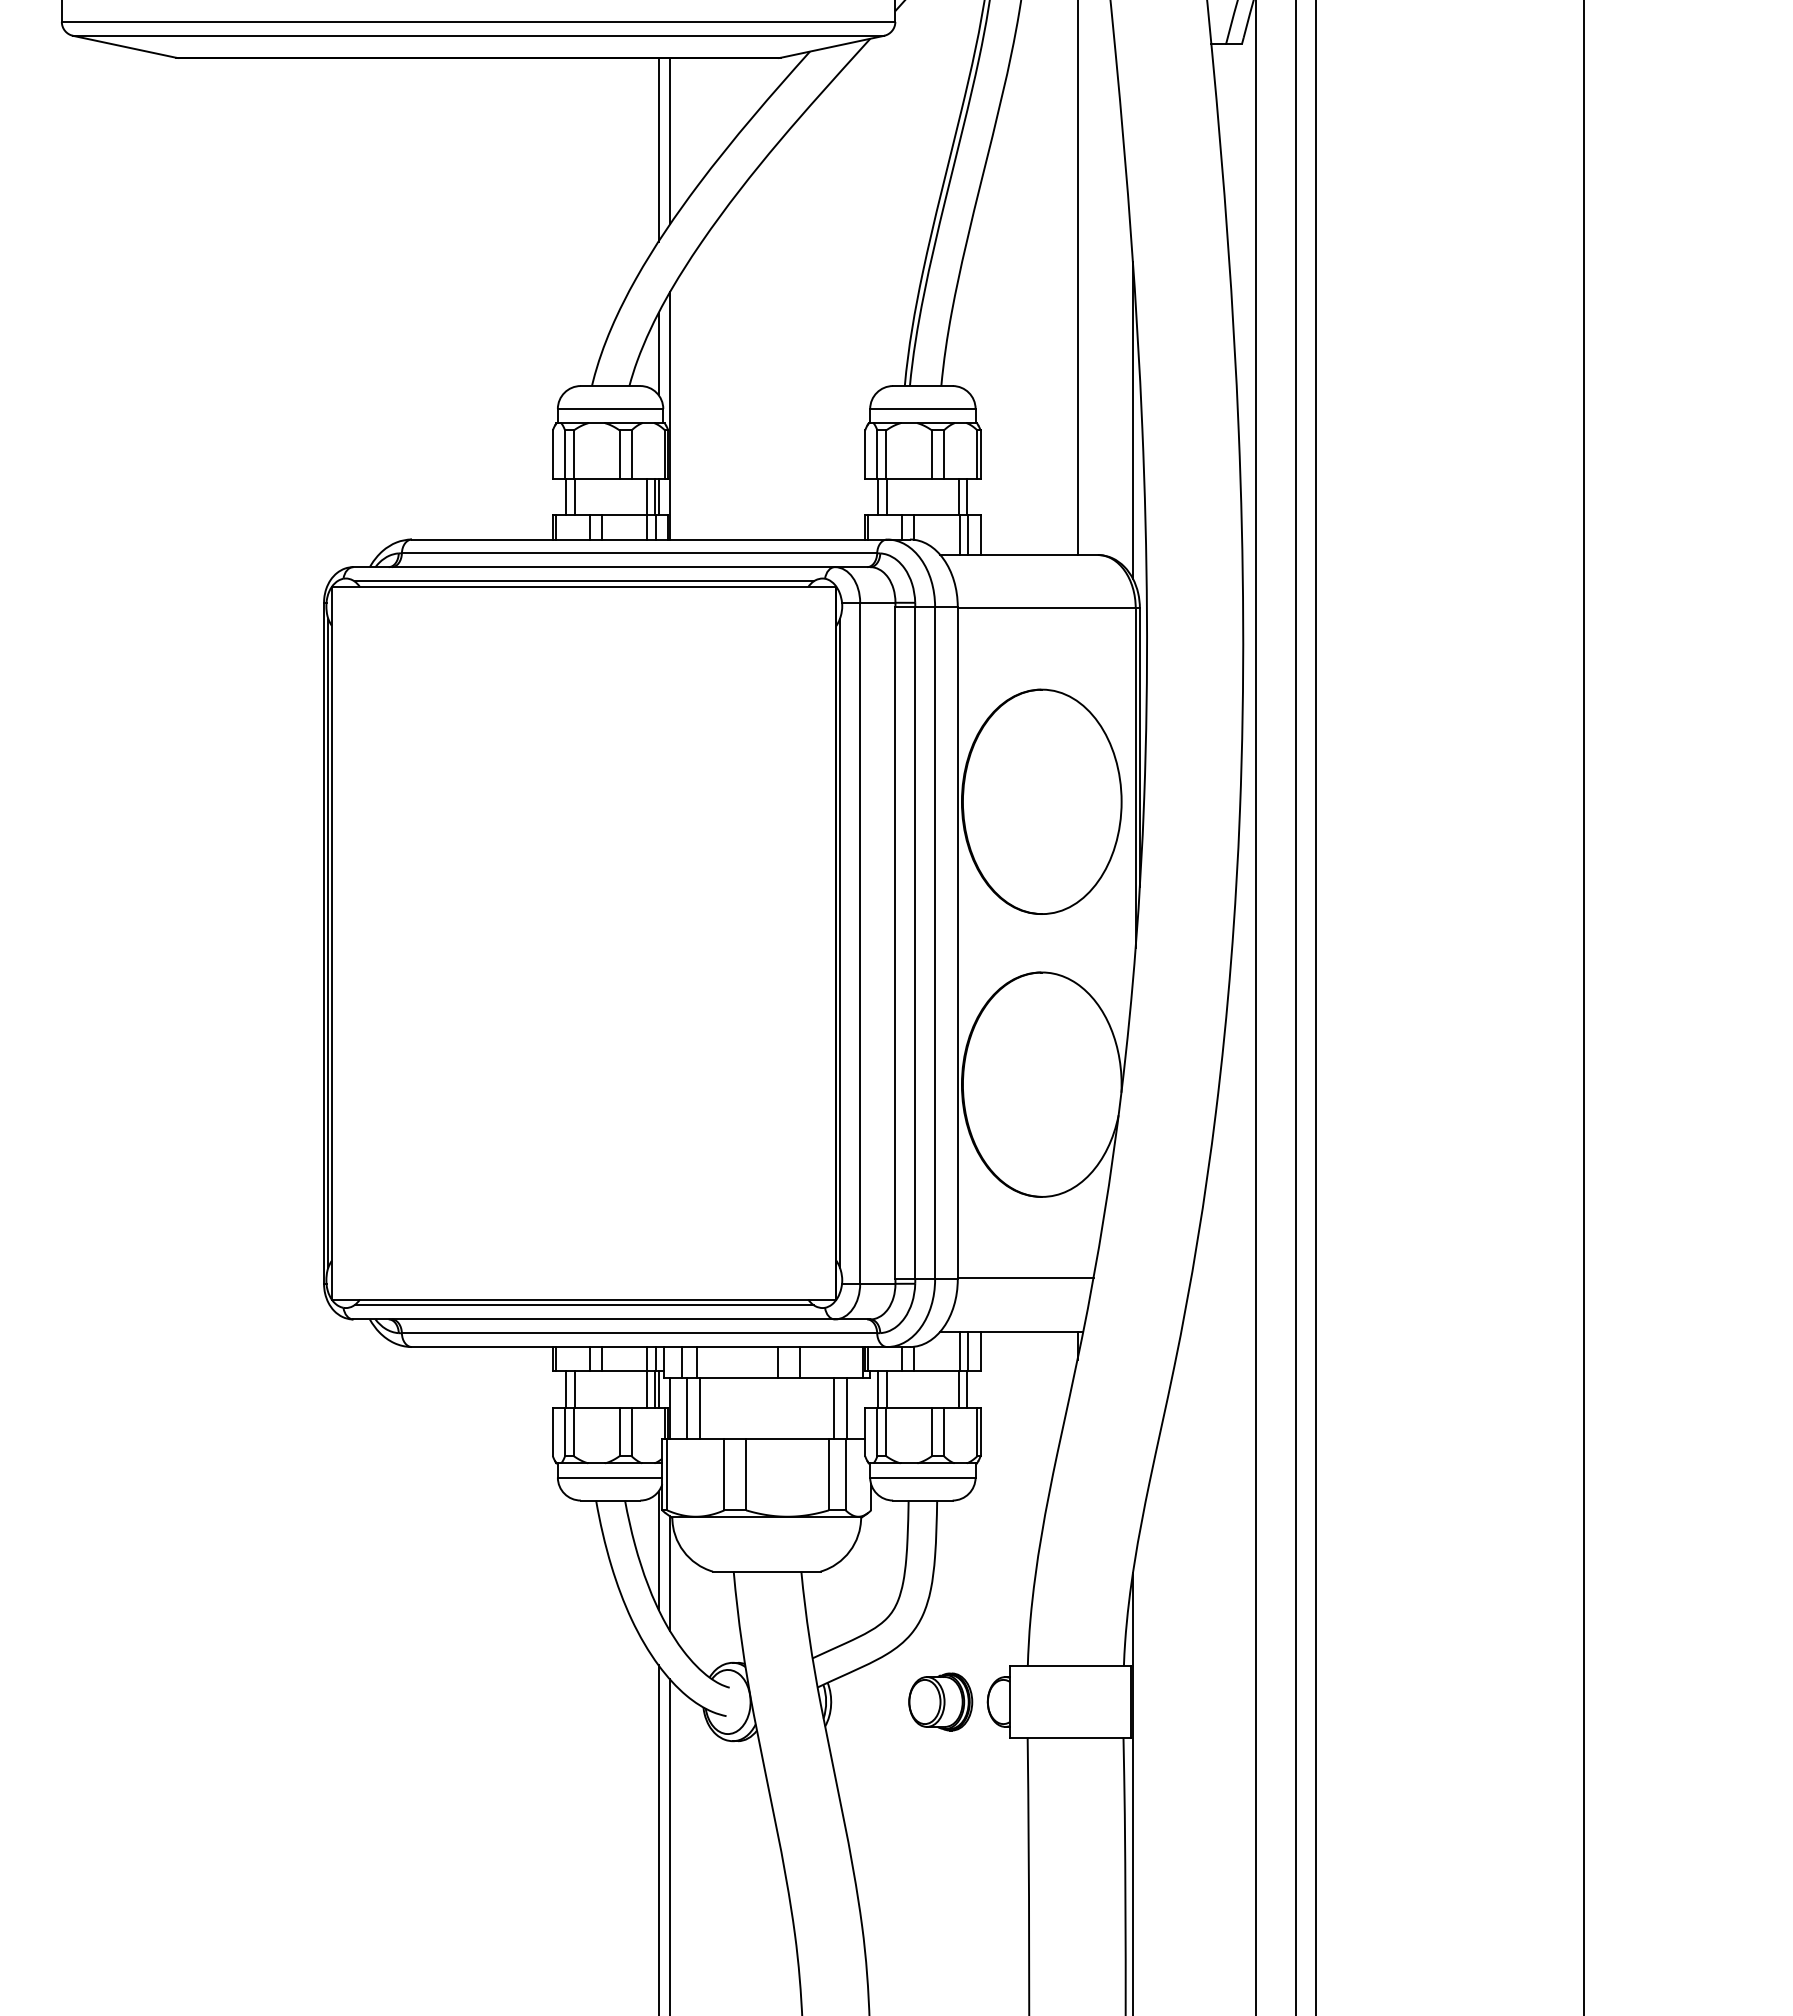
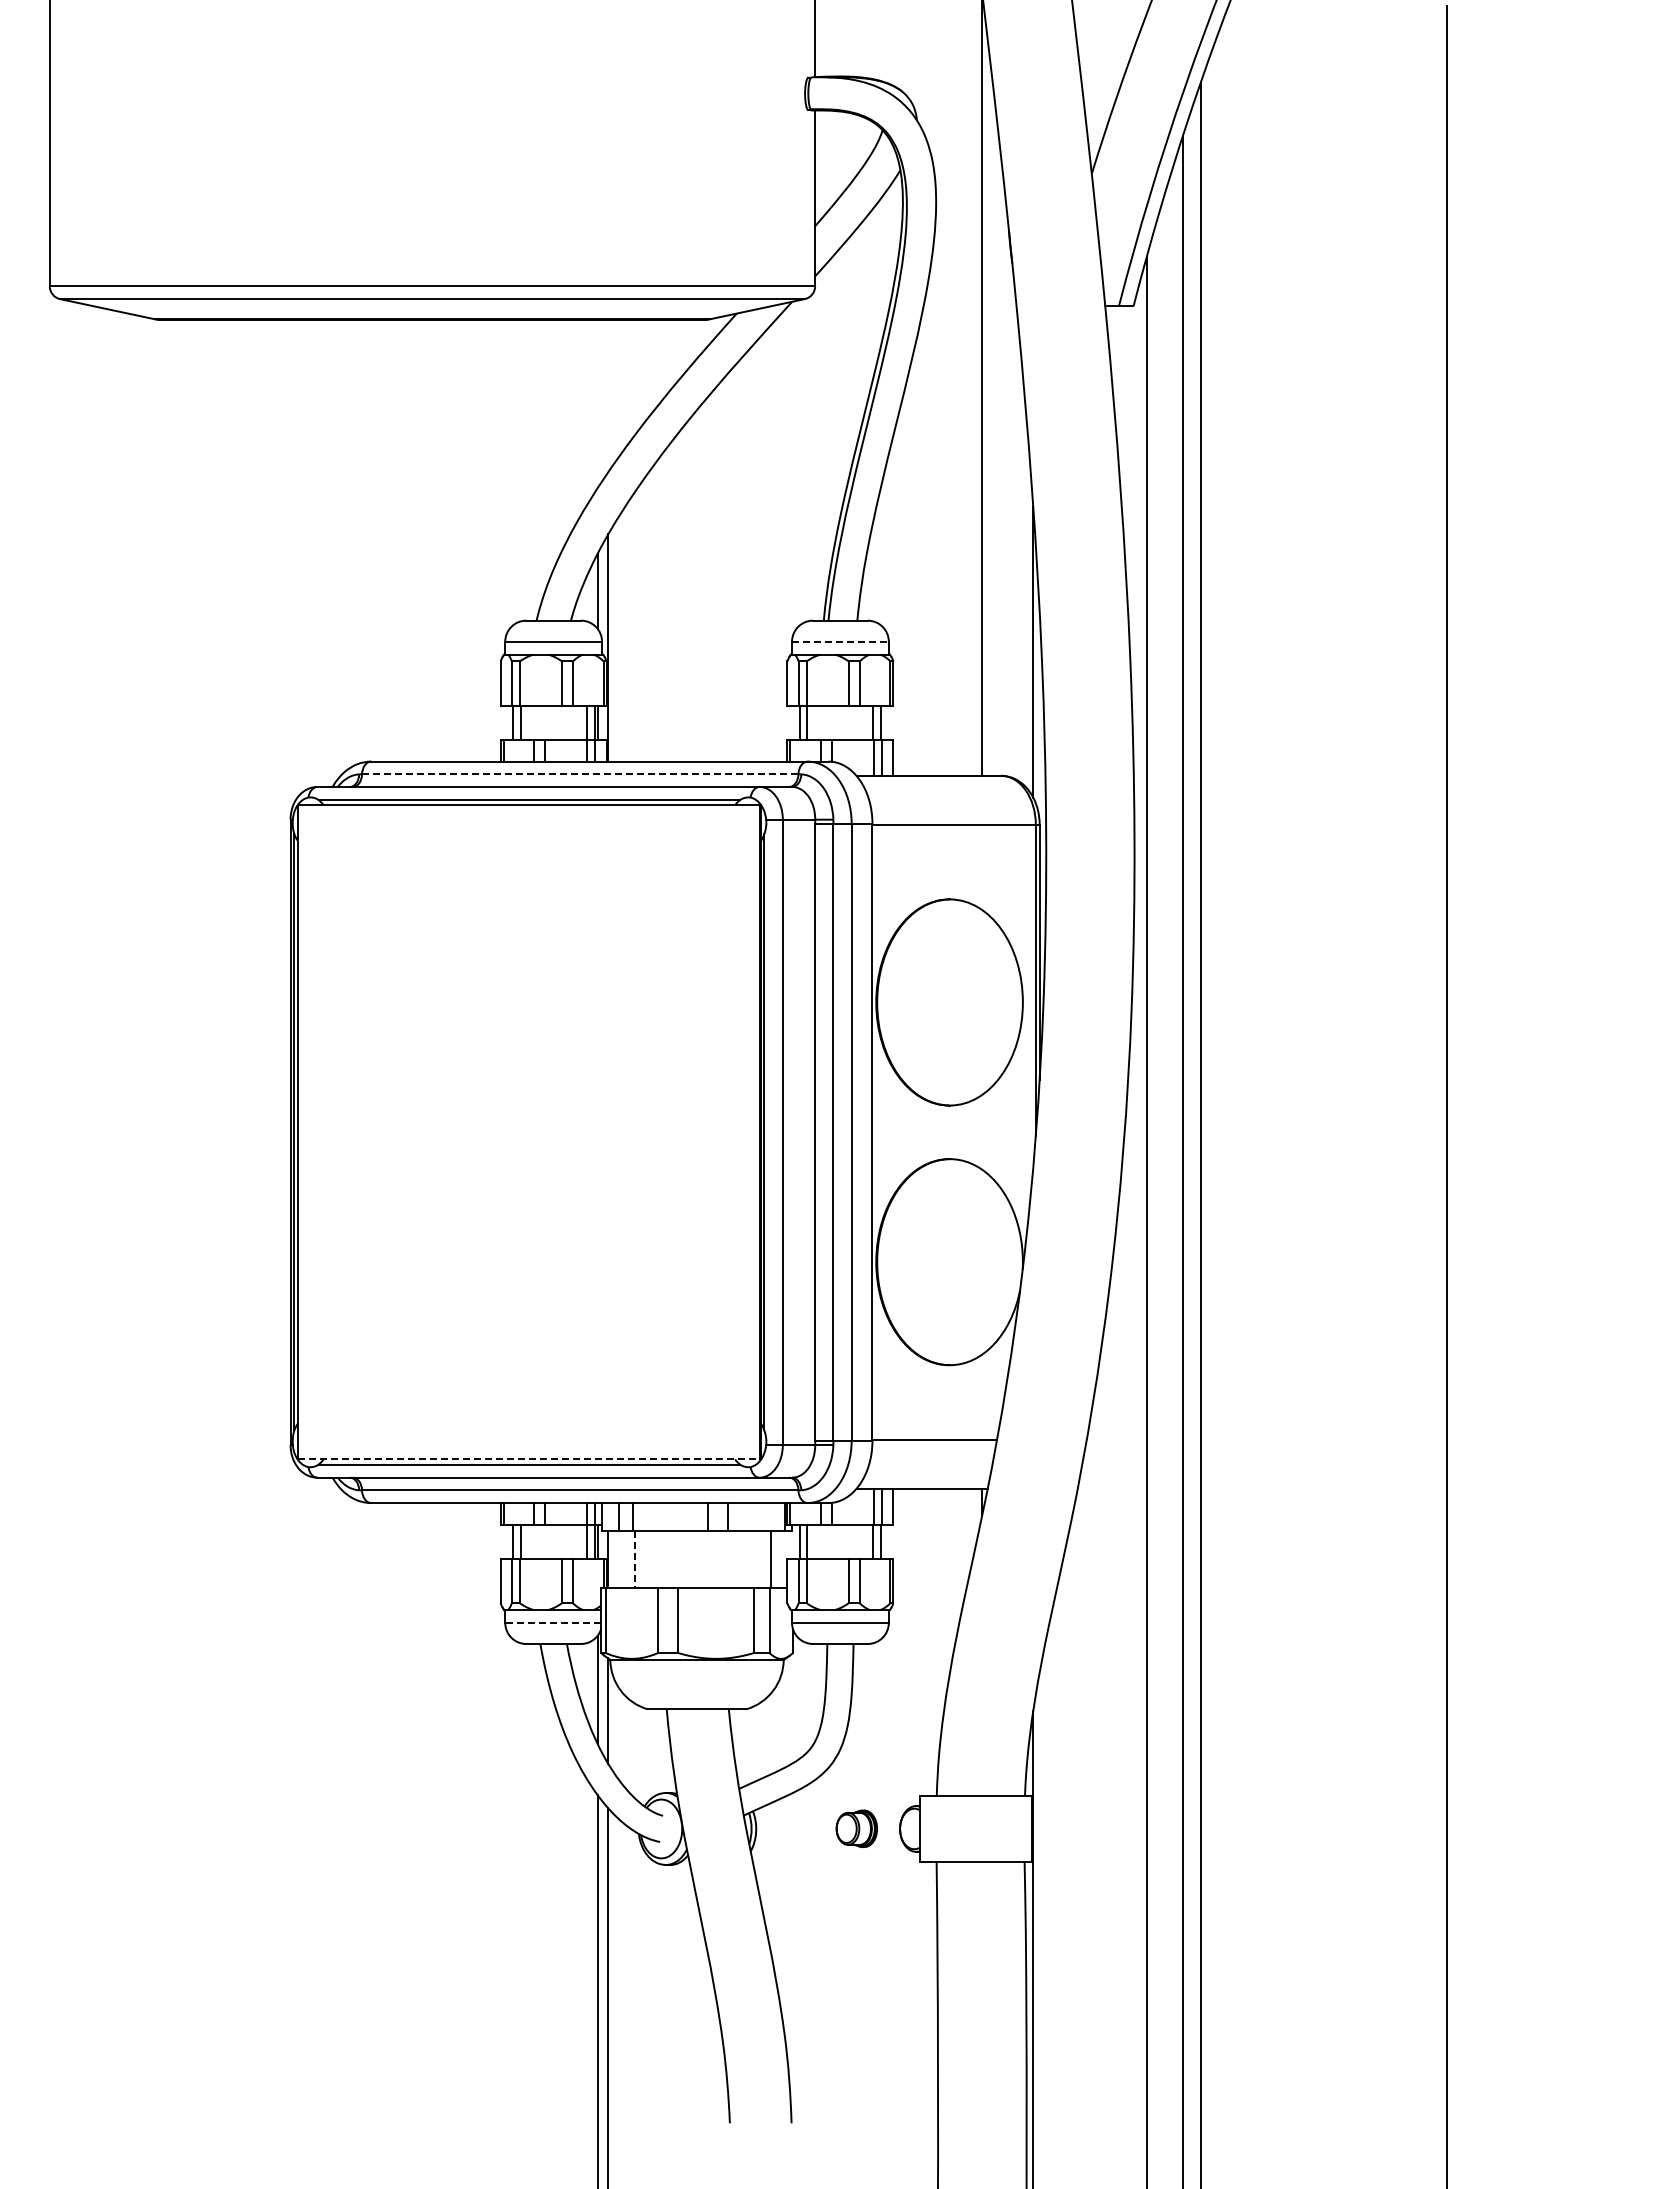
line: (670, 140) -> (608, 395), removed
line: (658, 149) -> (597, 403), removed
line: (922, 408) -> (840, 641), solid -> dashed
line: (638, 553) -> (579, 774), solid -> dashed
line: (584, 1299) -> (529, 1459), solid -> dashed
line: (686, 1408) -> (623, 1559), removed
line: (699, 1408) -> (635, 1559), solid -> dashed
line: (833, 1408) -> (758, 1559), removed
line: (610, 1477) -> (553, 1622), solid -> dashed
part: (940, 1701) -> (856, 1828), size x0.7

